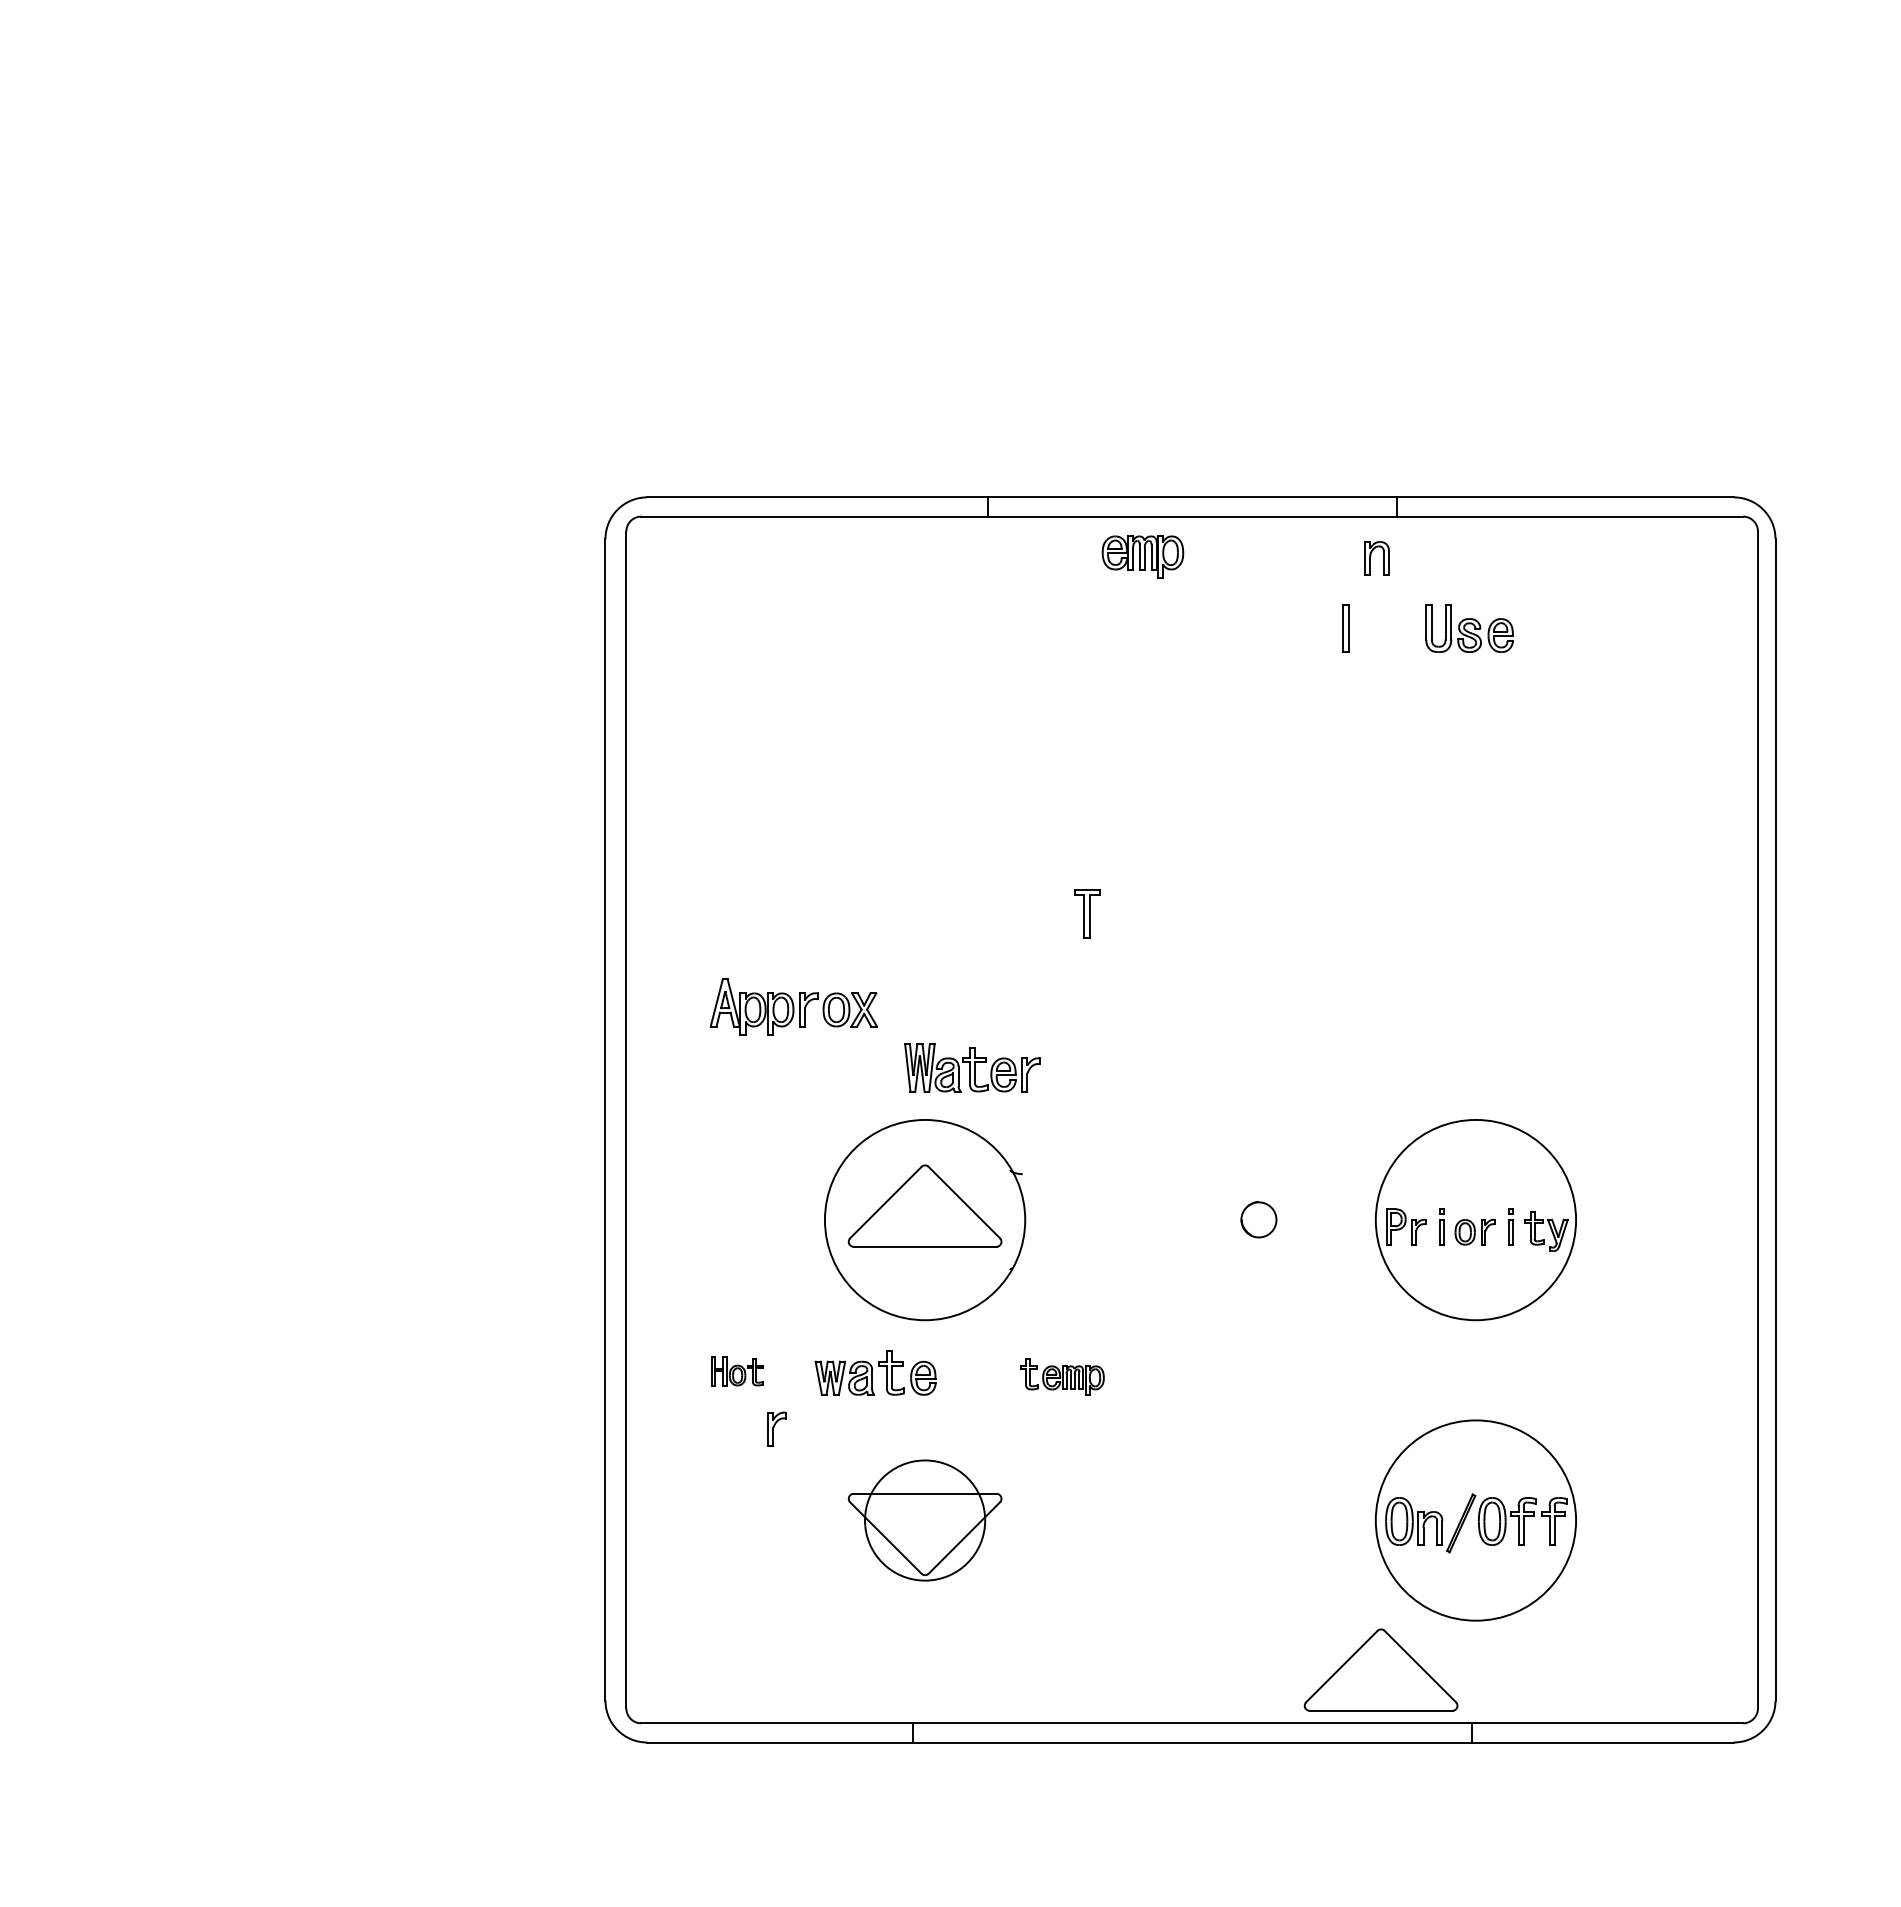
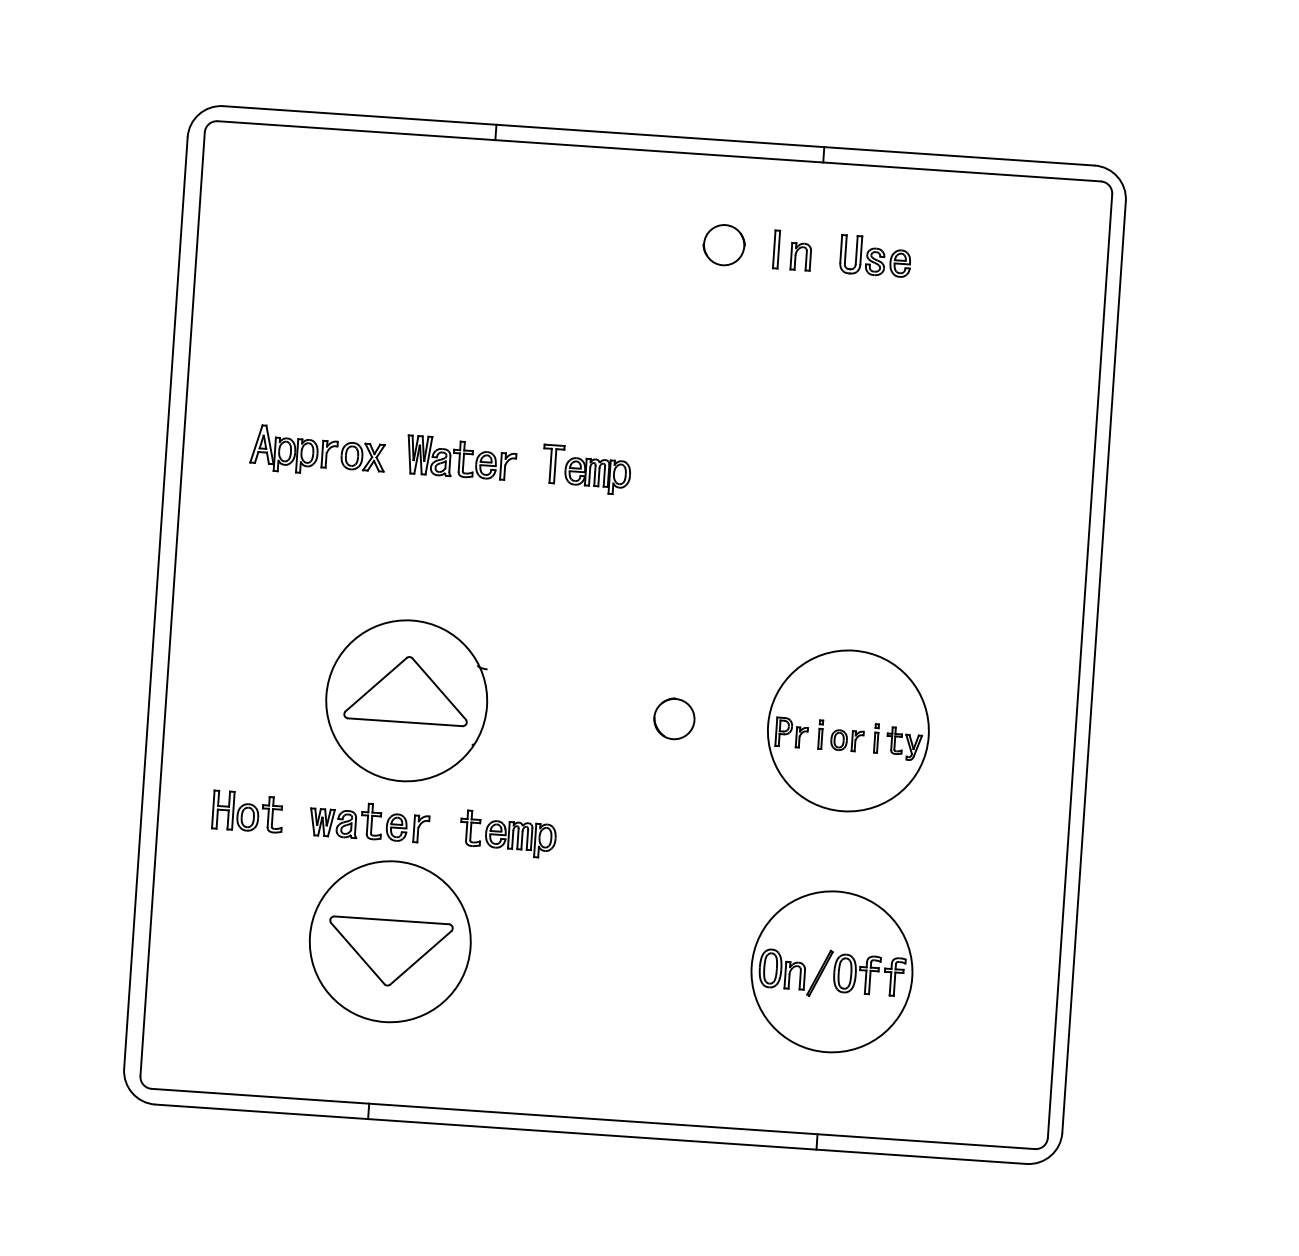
part: (1142, 556) -> (597, 475), moved
part: (1376, 558) -> (800, 256), moved
part: (1280, 627) -> (724, 245), added
part: (793, 1006) -> (317, 451), moved
part: (972, 1067) -> (461, 457), moved
circle: (1258, 1219) -> (674, 718), size x1.43
part: (737, 1371) -> (248, 812), size x1.67
part: (1062, 1376) -> (508, 833), size x1.43
part: (776, 1428) -> (420, 828), moved
circle: (924, 1520) -> (389, 941), size x1.67
part: (1380, 1669) -> (747, 1086), removed

